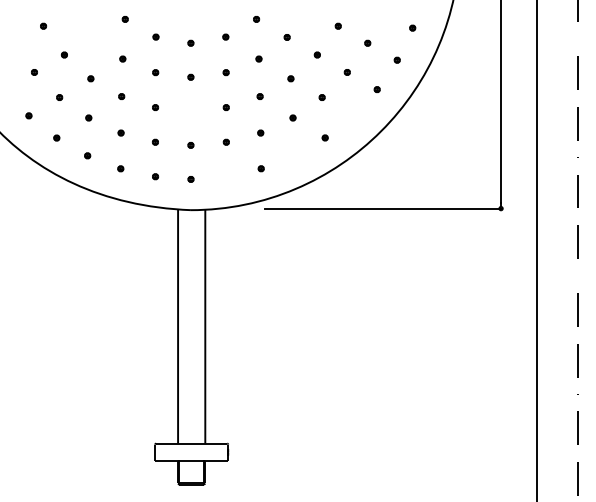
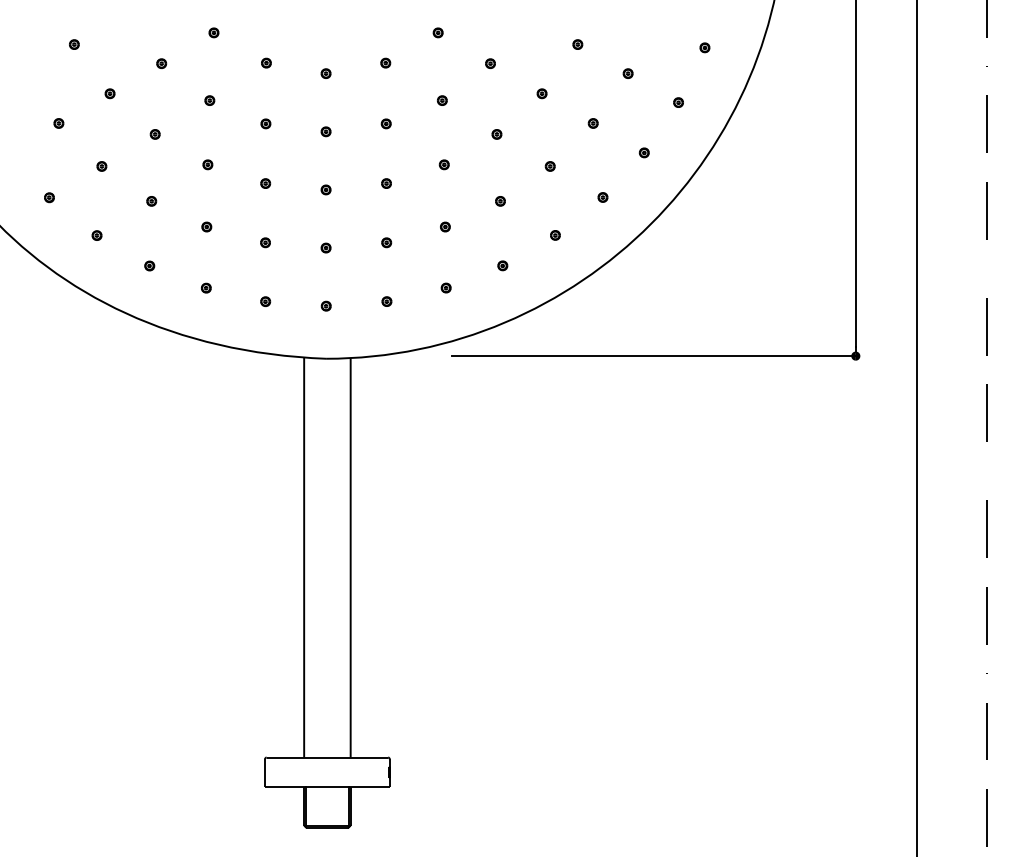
part: (94, 37) -> (161, 63), added
part: (190, 110) -> (325, 188), added
part: (352, 115) -> (602, 197), added
part: (293, 155) -> (501, 265), added
part: (226, 176) -> (386, 301), added

